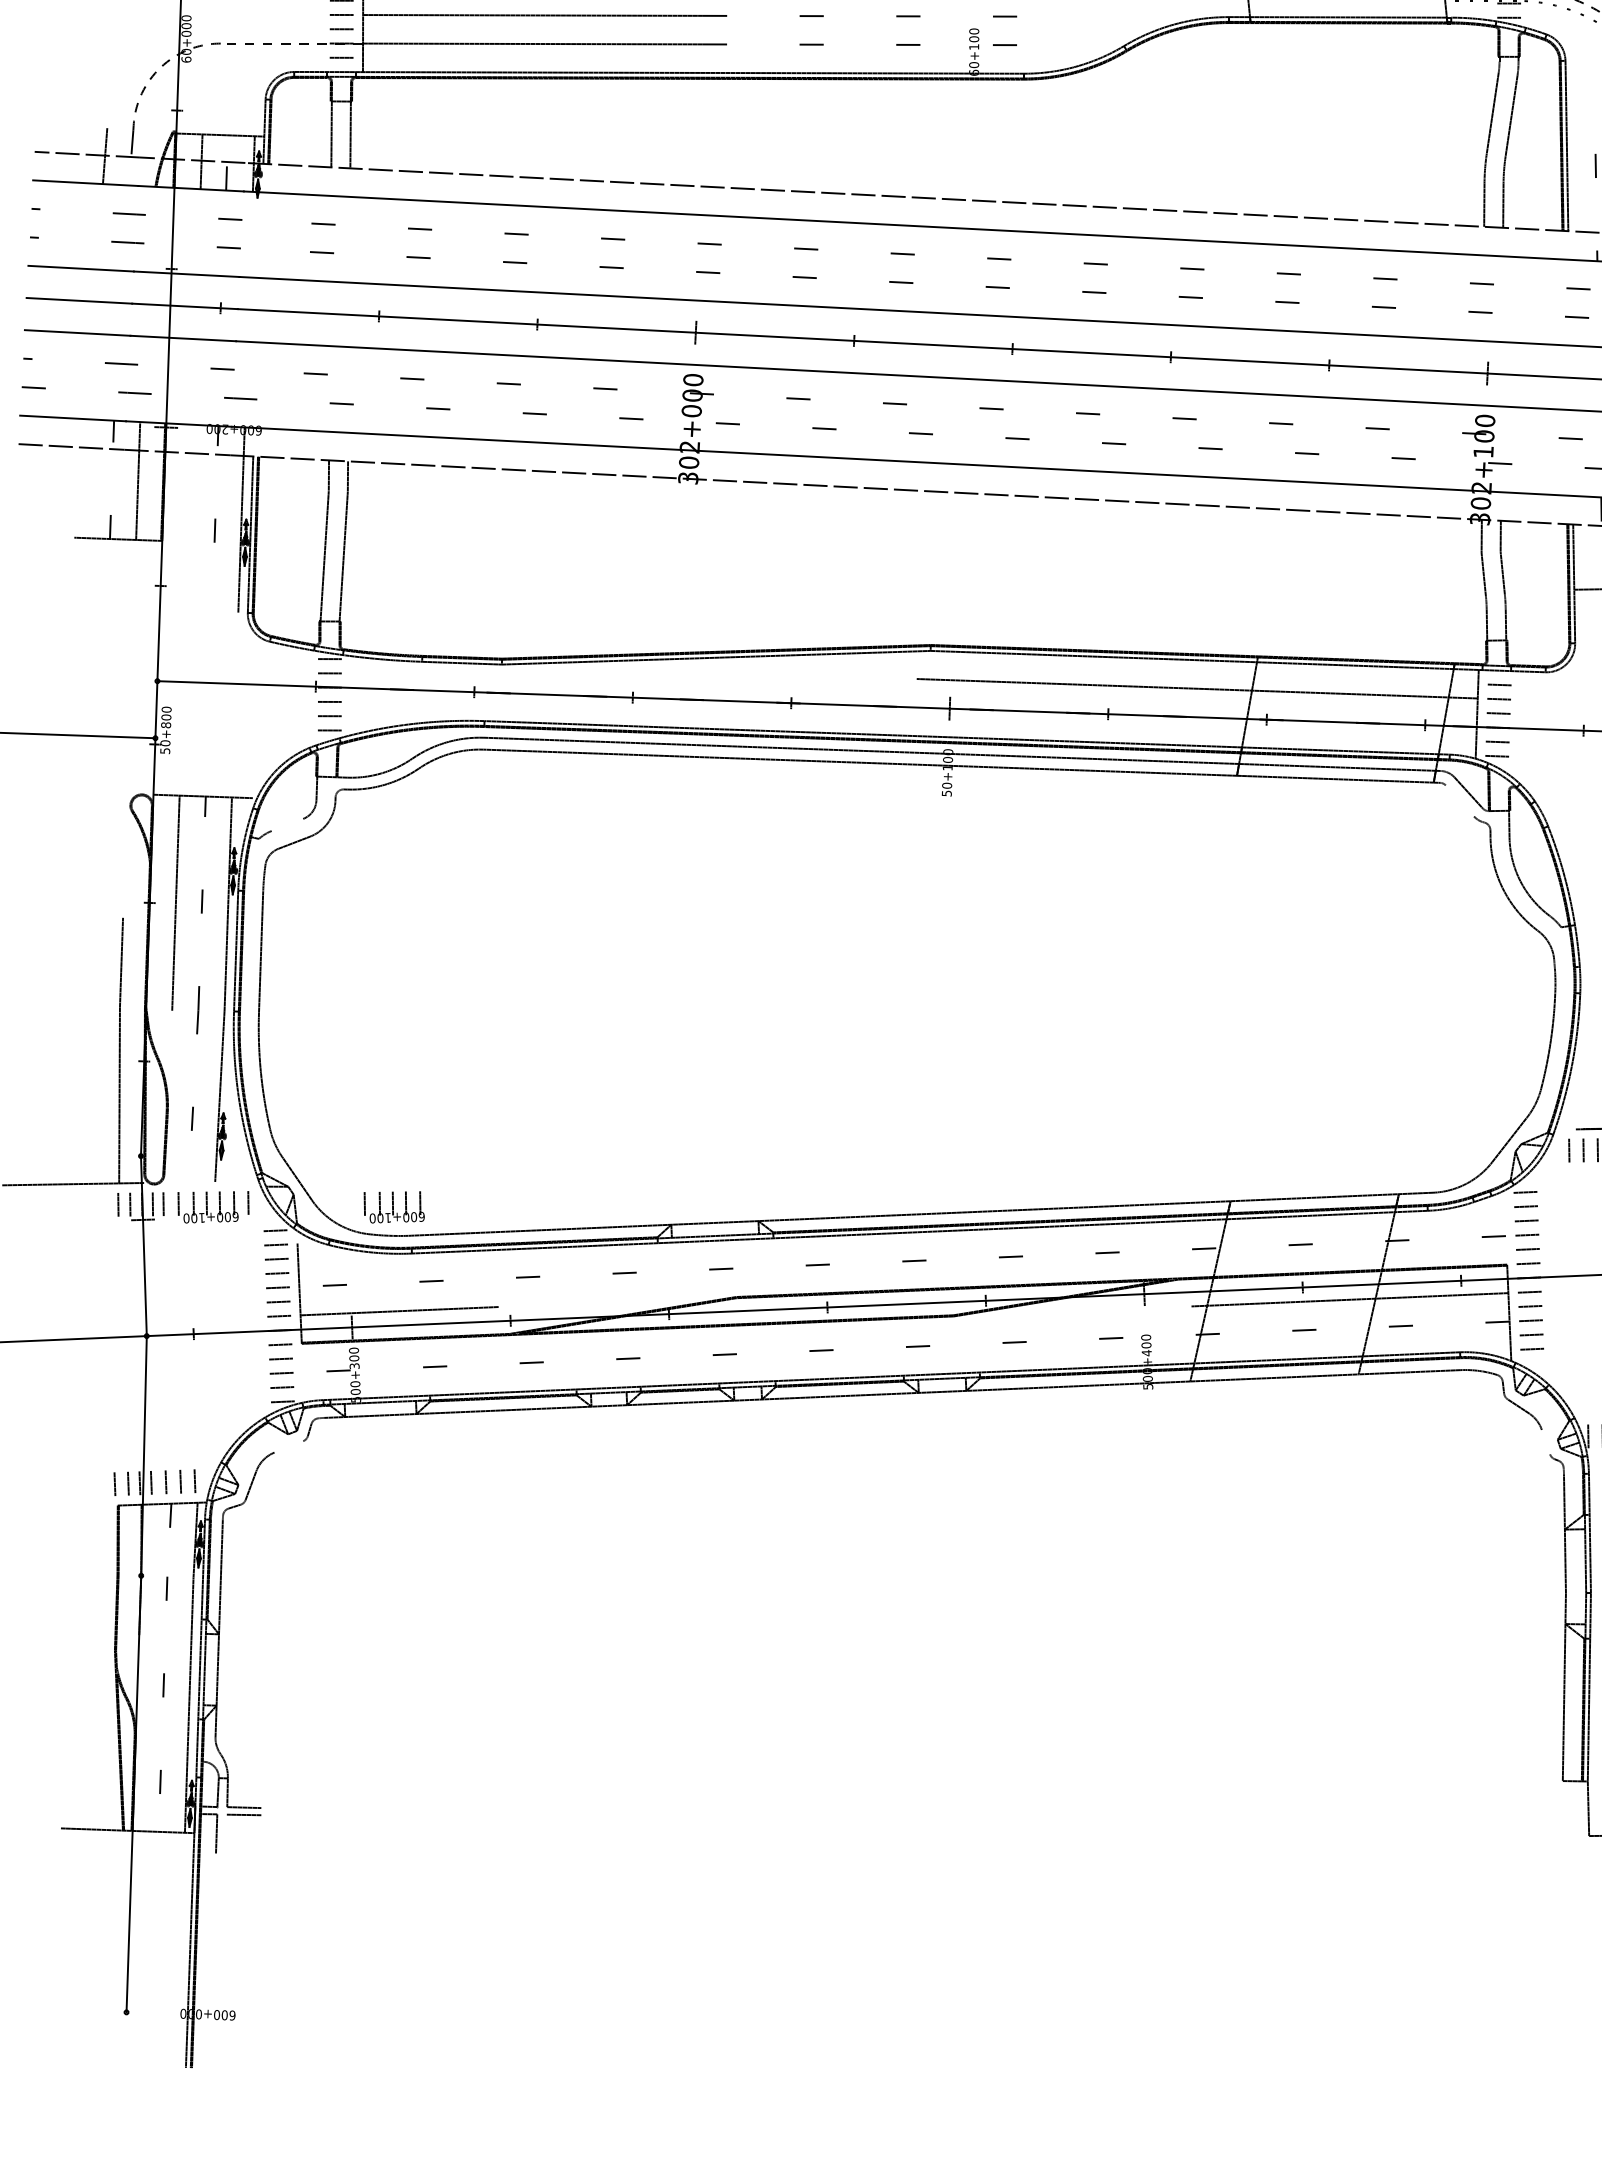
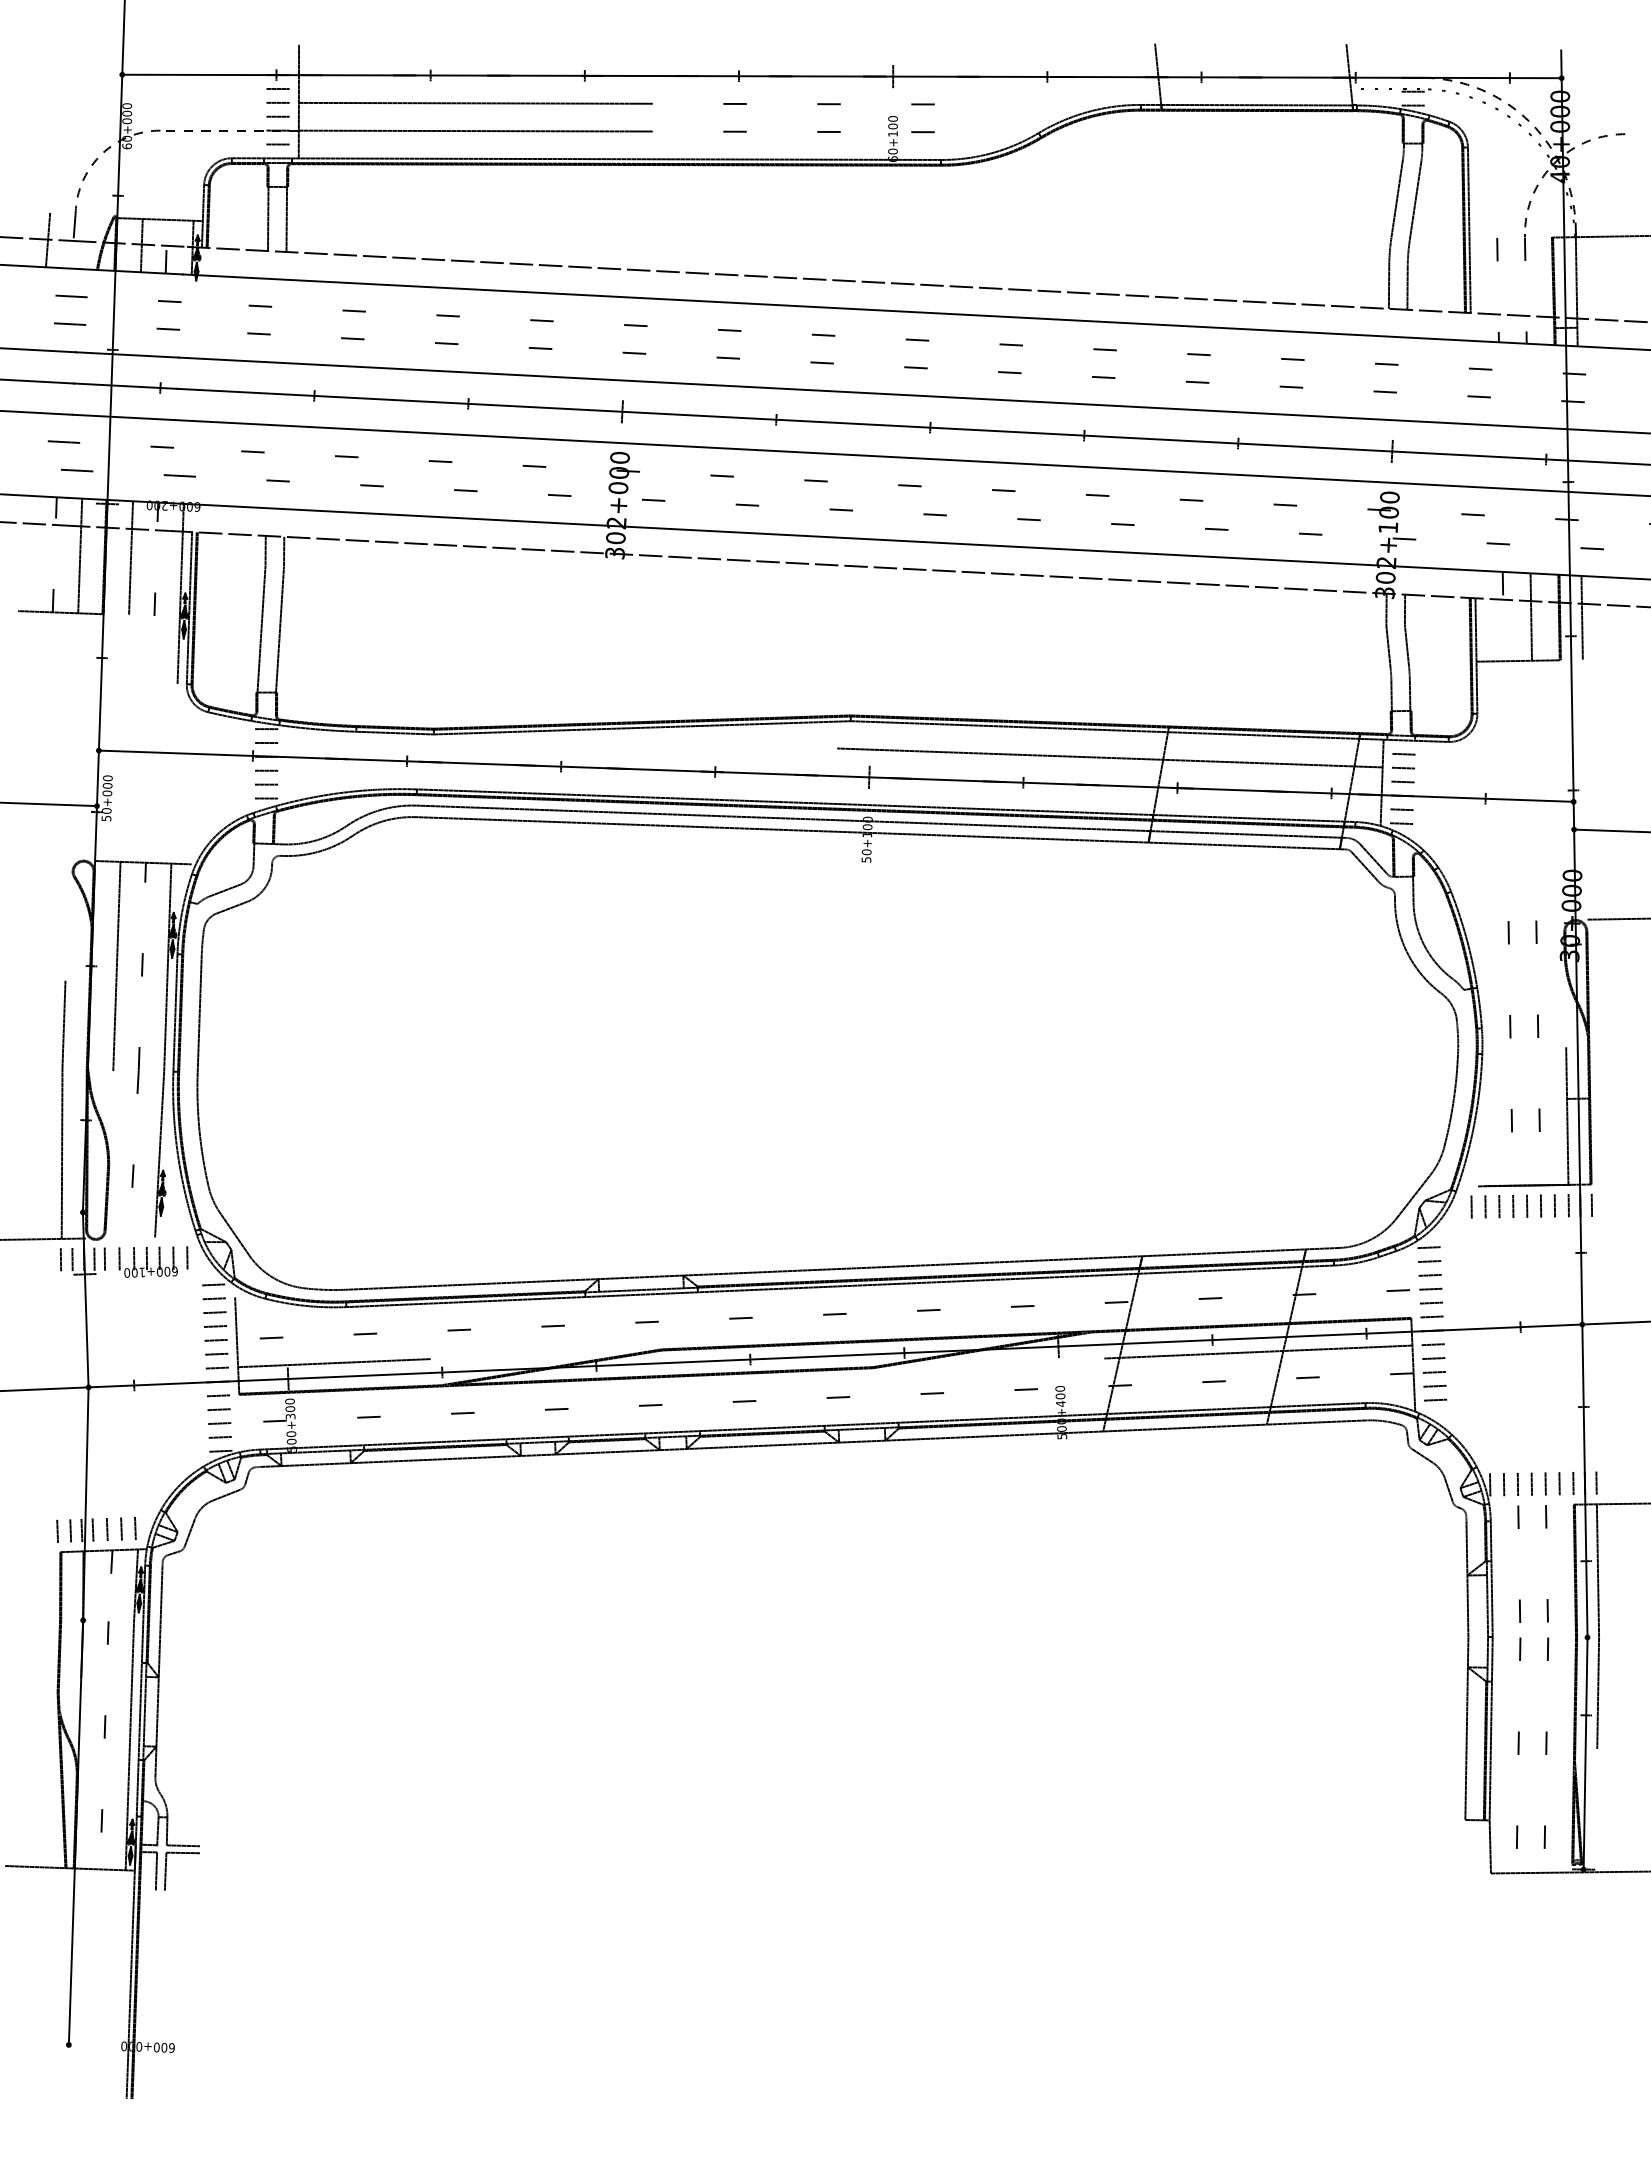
line: (190, 483) -> (131, 558), added
text: (166, 725) -> (107, 793), 50+800 -> 50+000
line: (1460, 800) -> (1365, 866), added
line: (286, 825) -> (224, 890), added
part: (393, 1206) -> (328, 1261), removed
line: (1545, 1442) -> (1448, 1490), added
line: (288, 1446) -> (226, 1494), added
line: (225, 1834) -> (165, 1871), added

